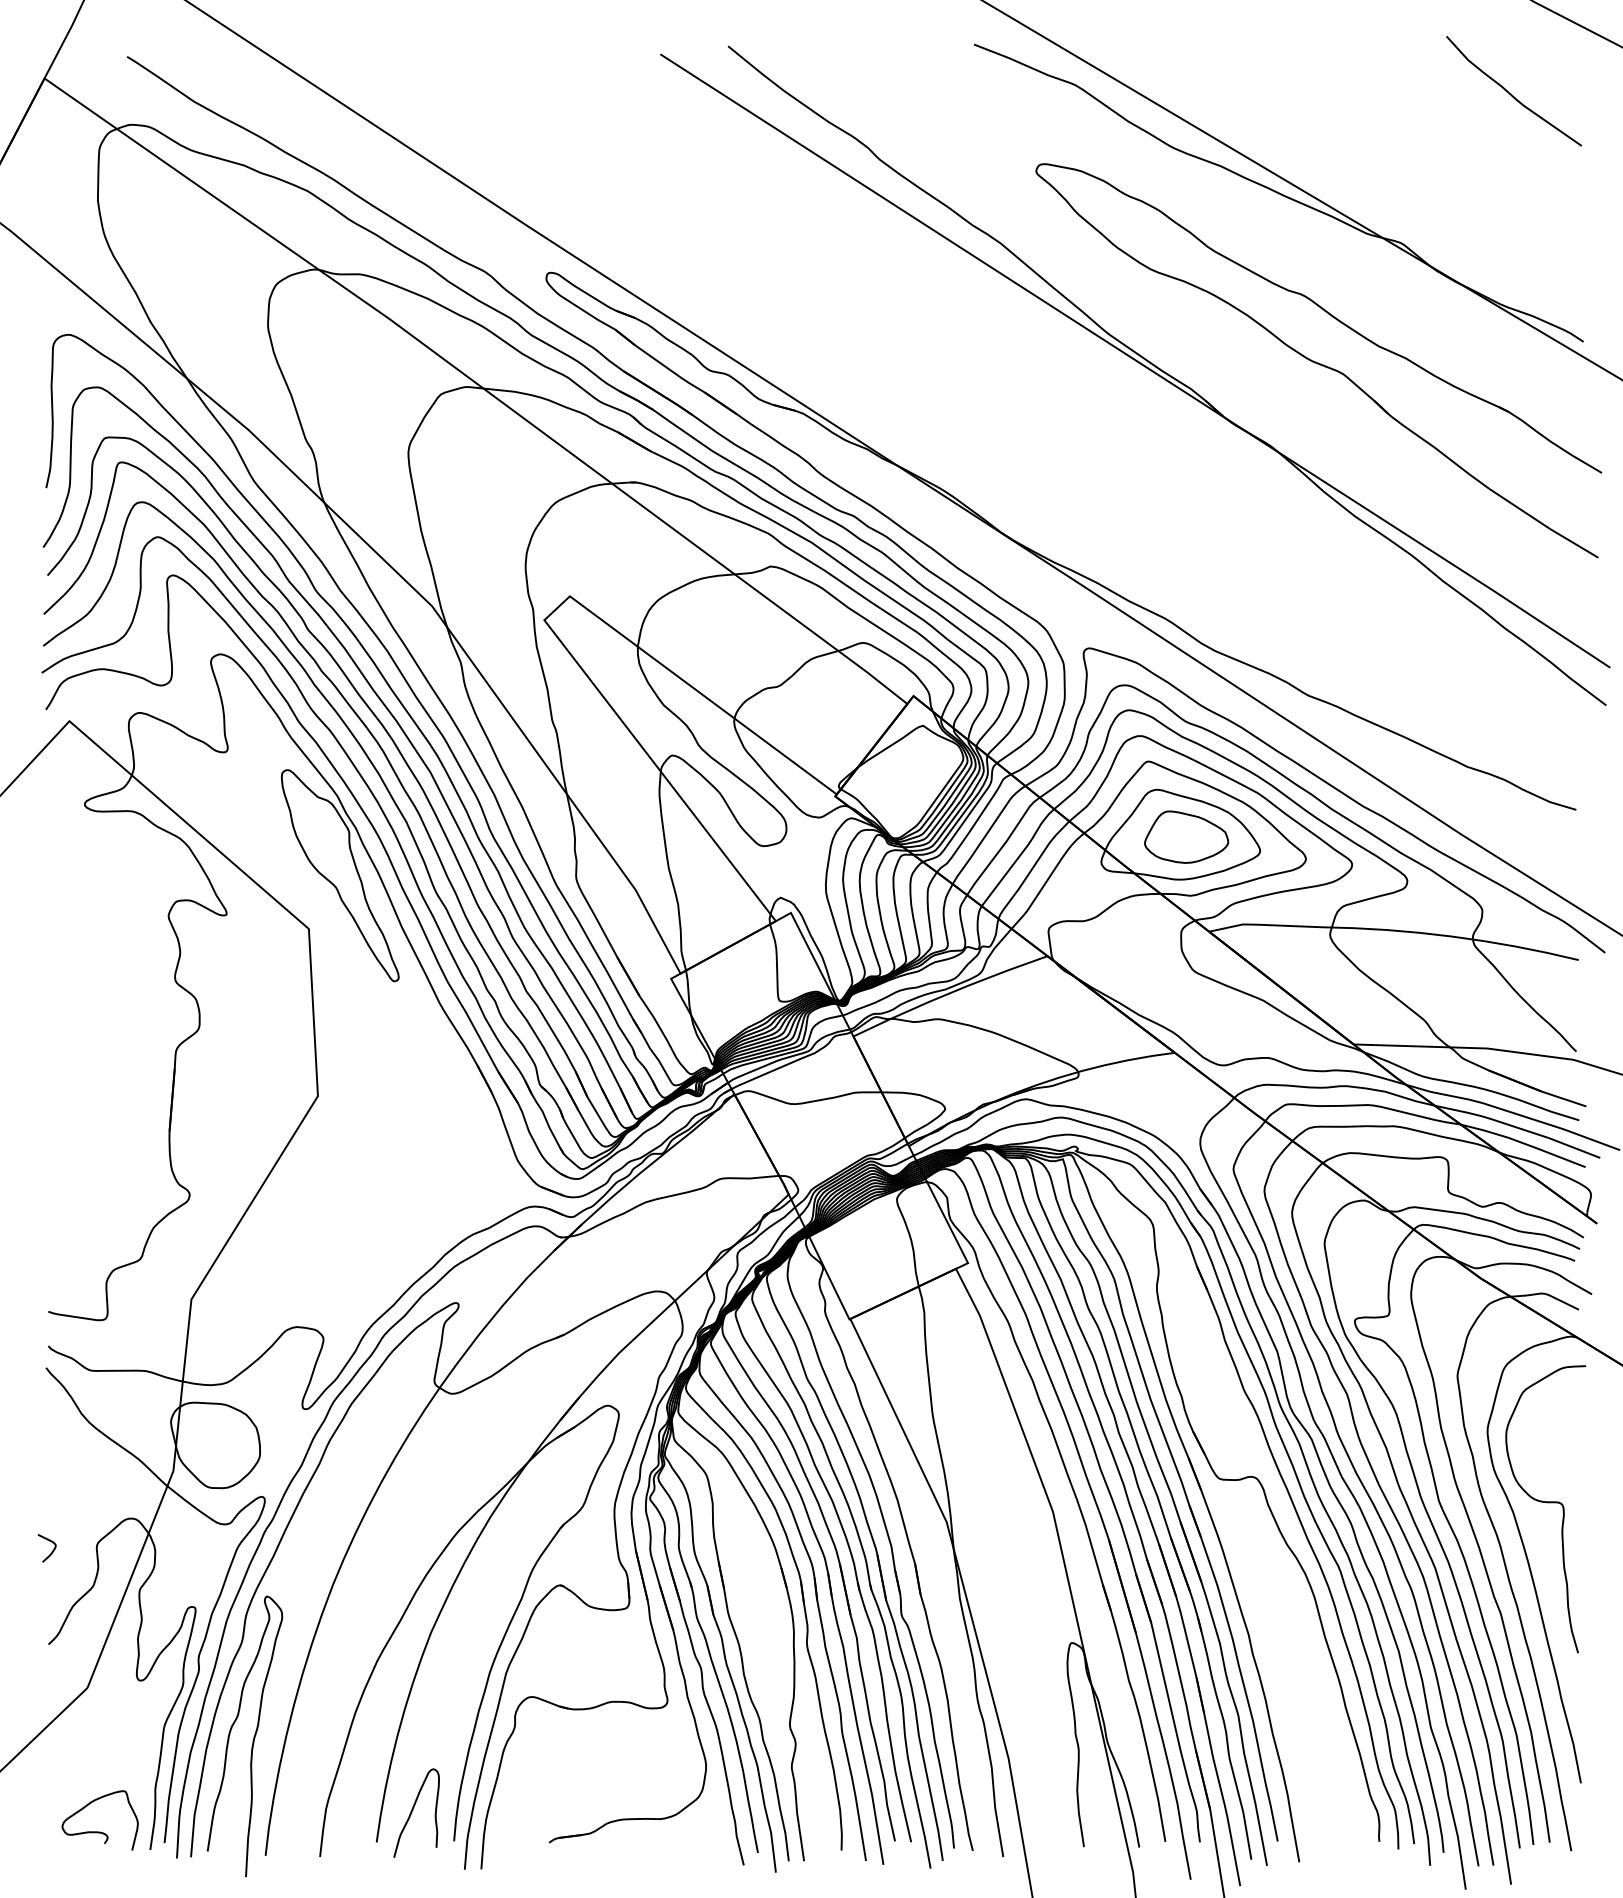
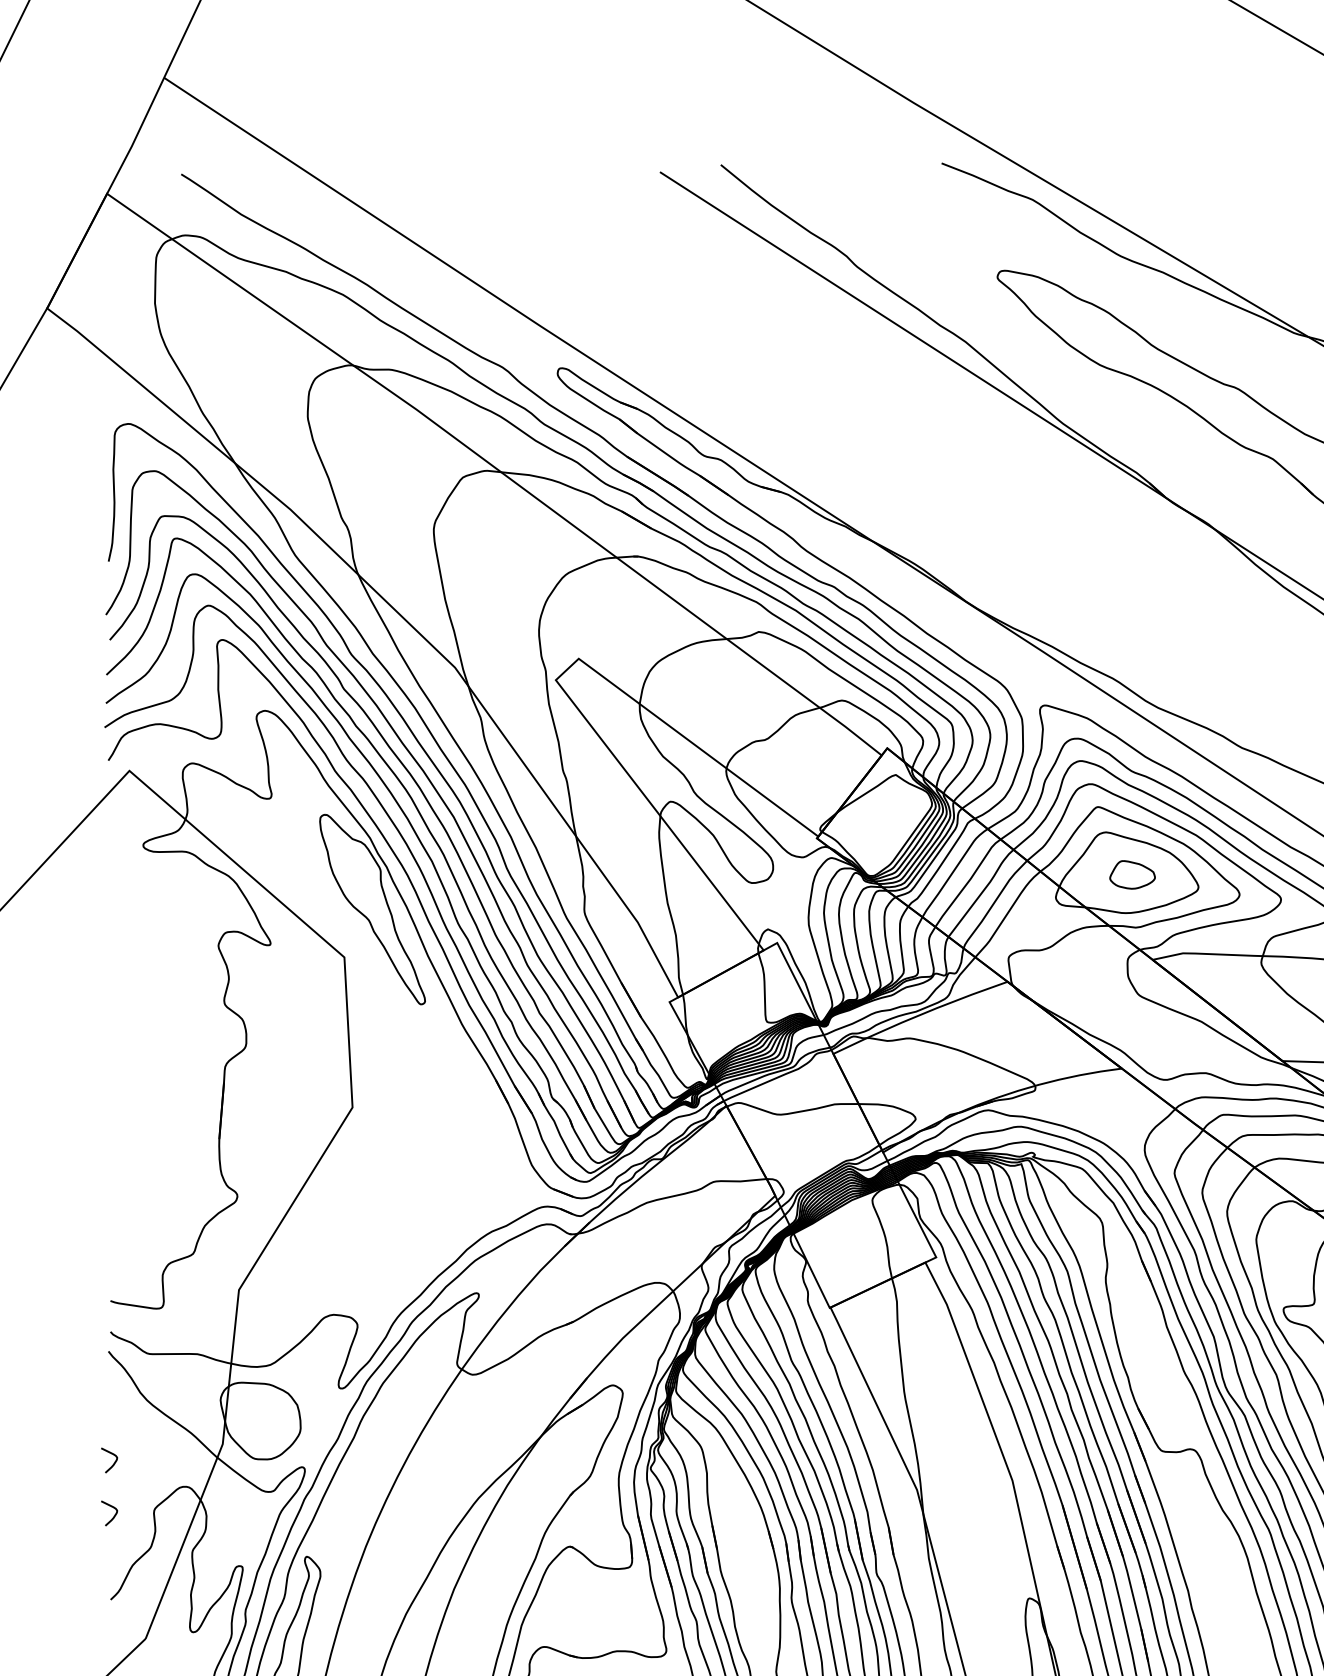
part: (1186, 836) -> (1132, 874), size x0.6
curve: (51, 1492) -> (113, 1463), added

